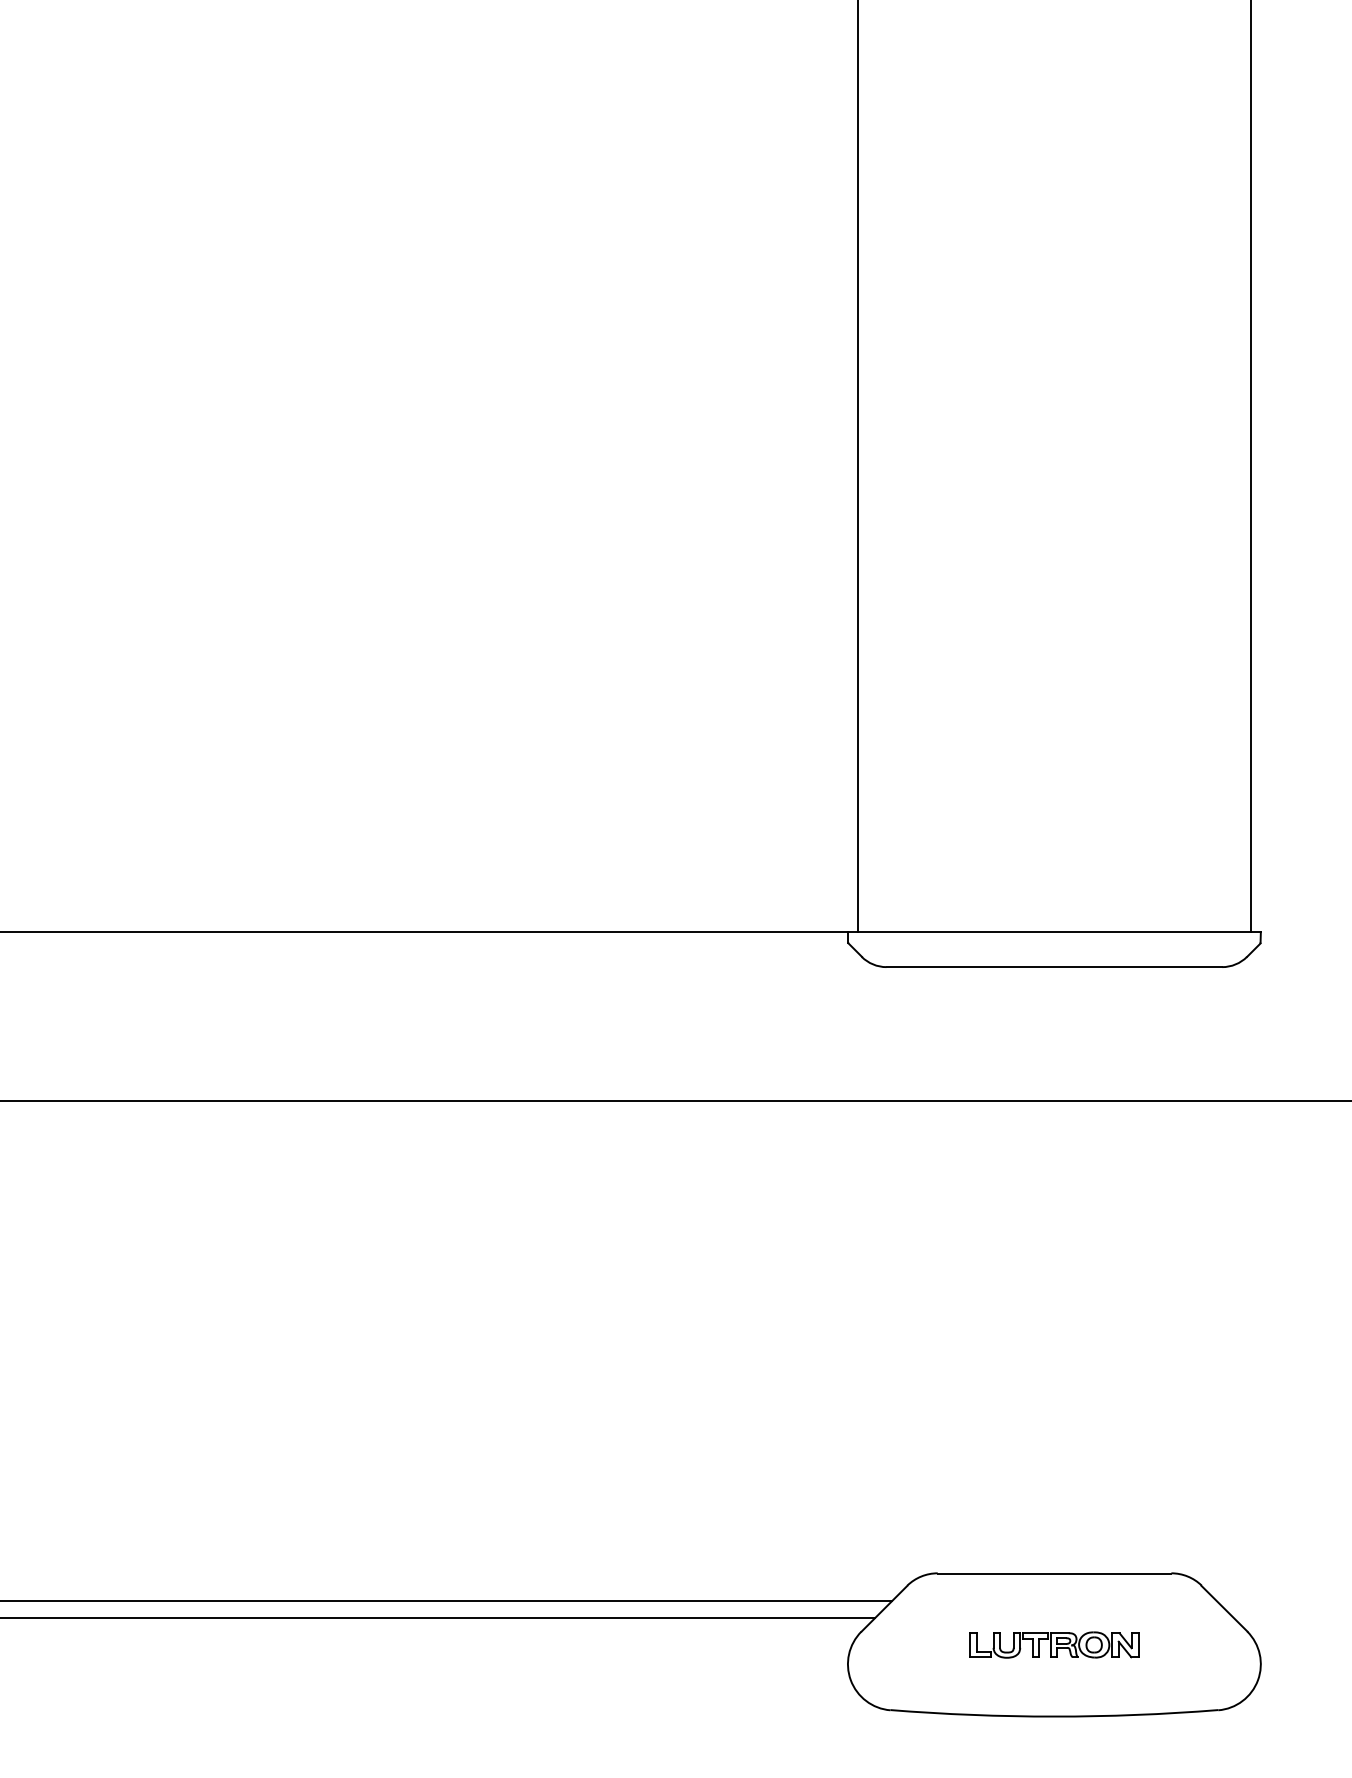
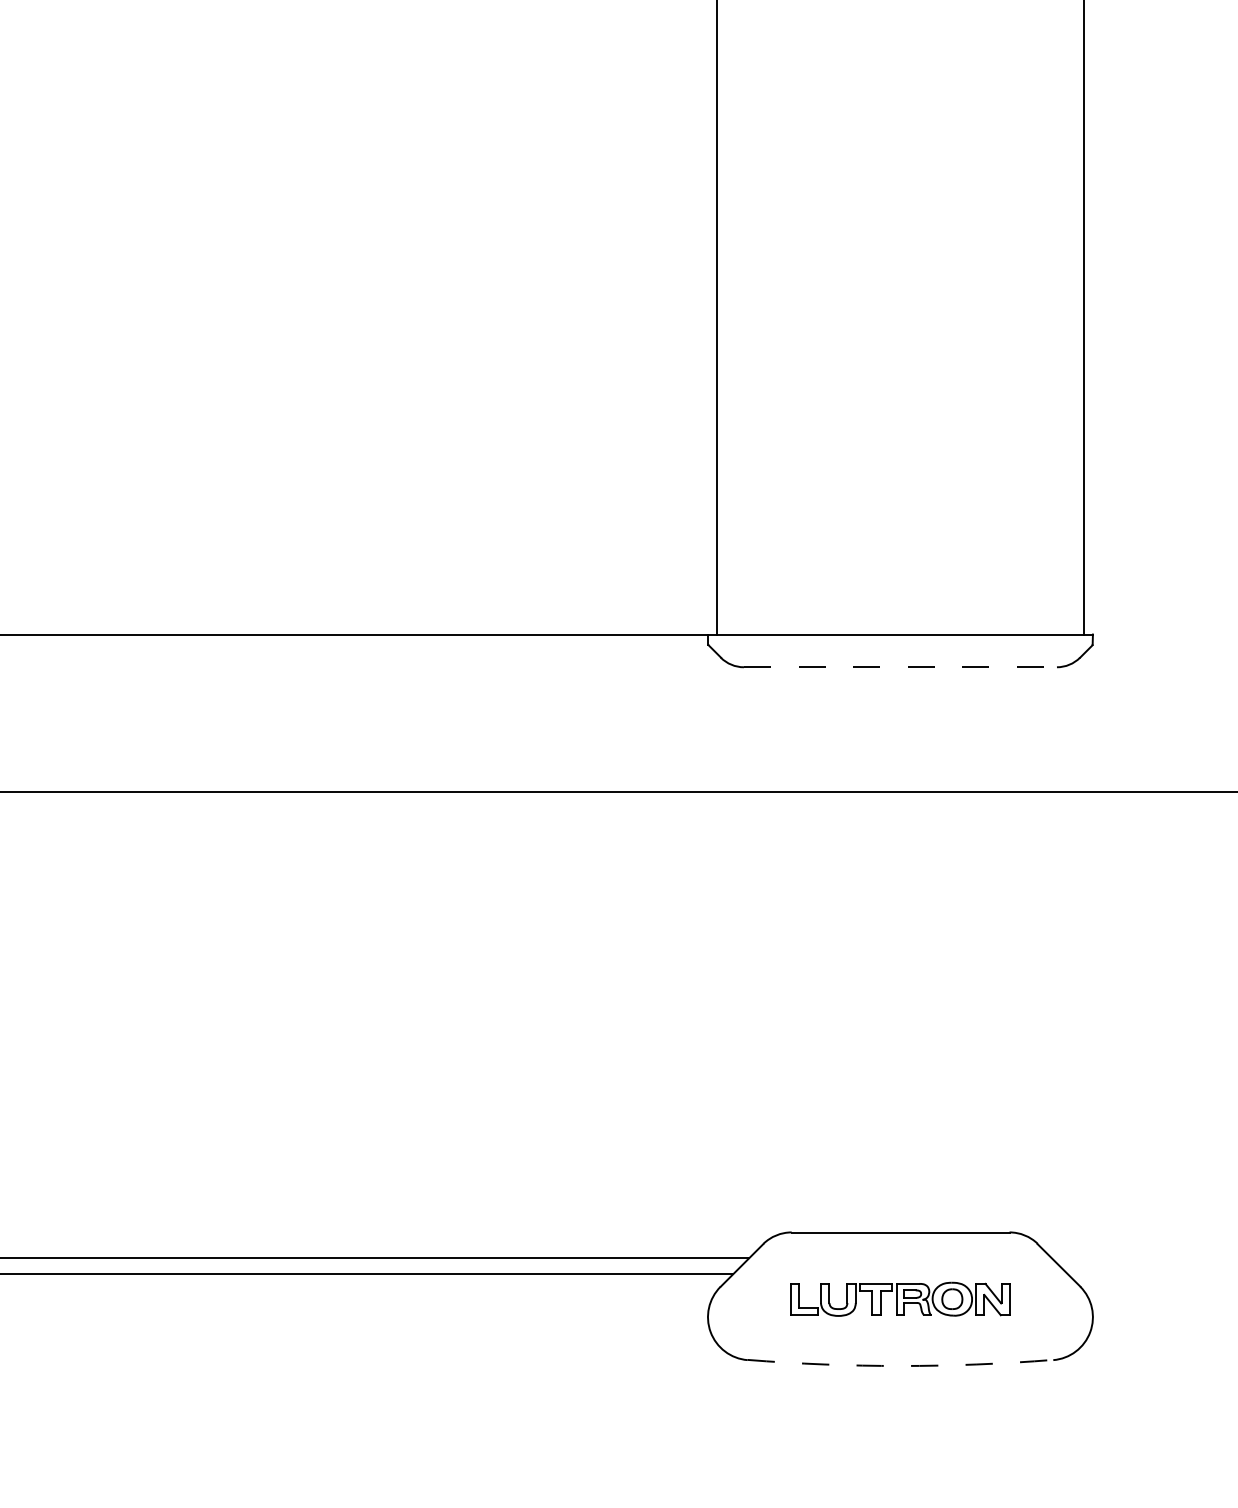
line: (1054, 967) -> (900, 667), solid -> dashed
part: (1054, 1644) -> (900, 1298), size x1.4
arc: (1054, 1716) -> (900, 1365), solid -> dashed

